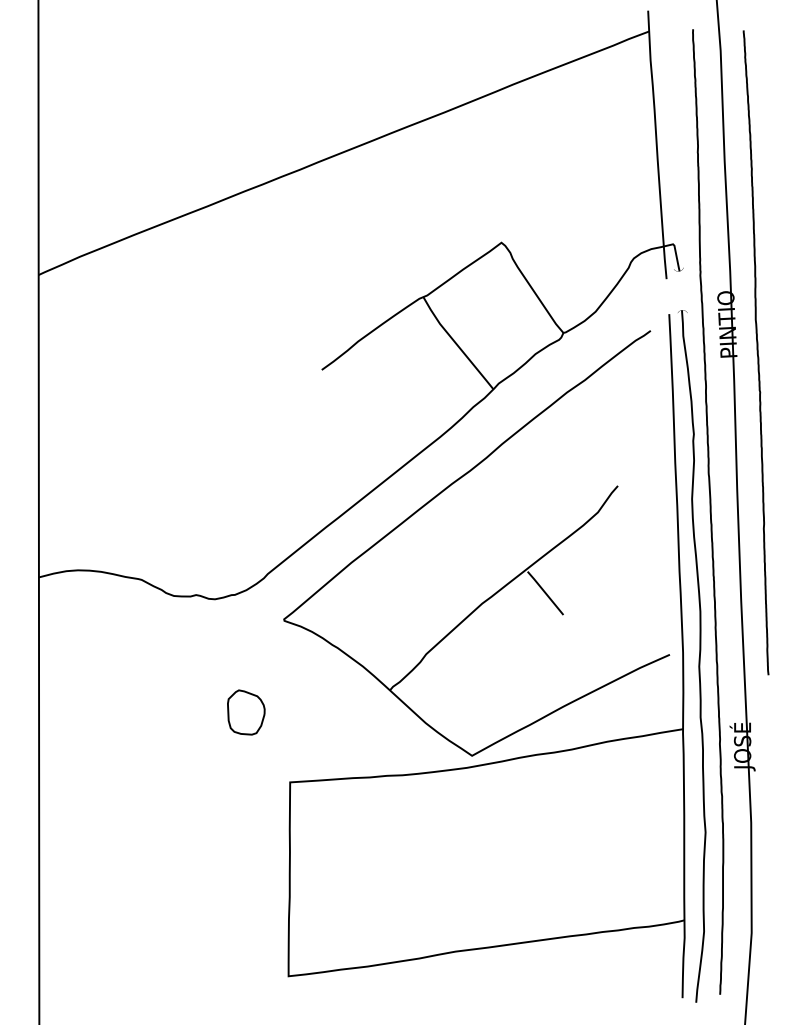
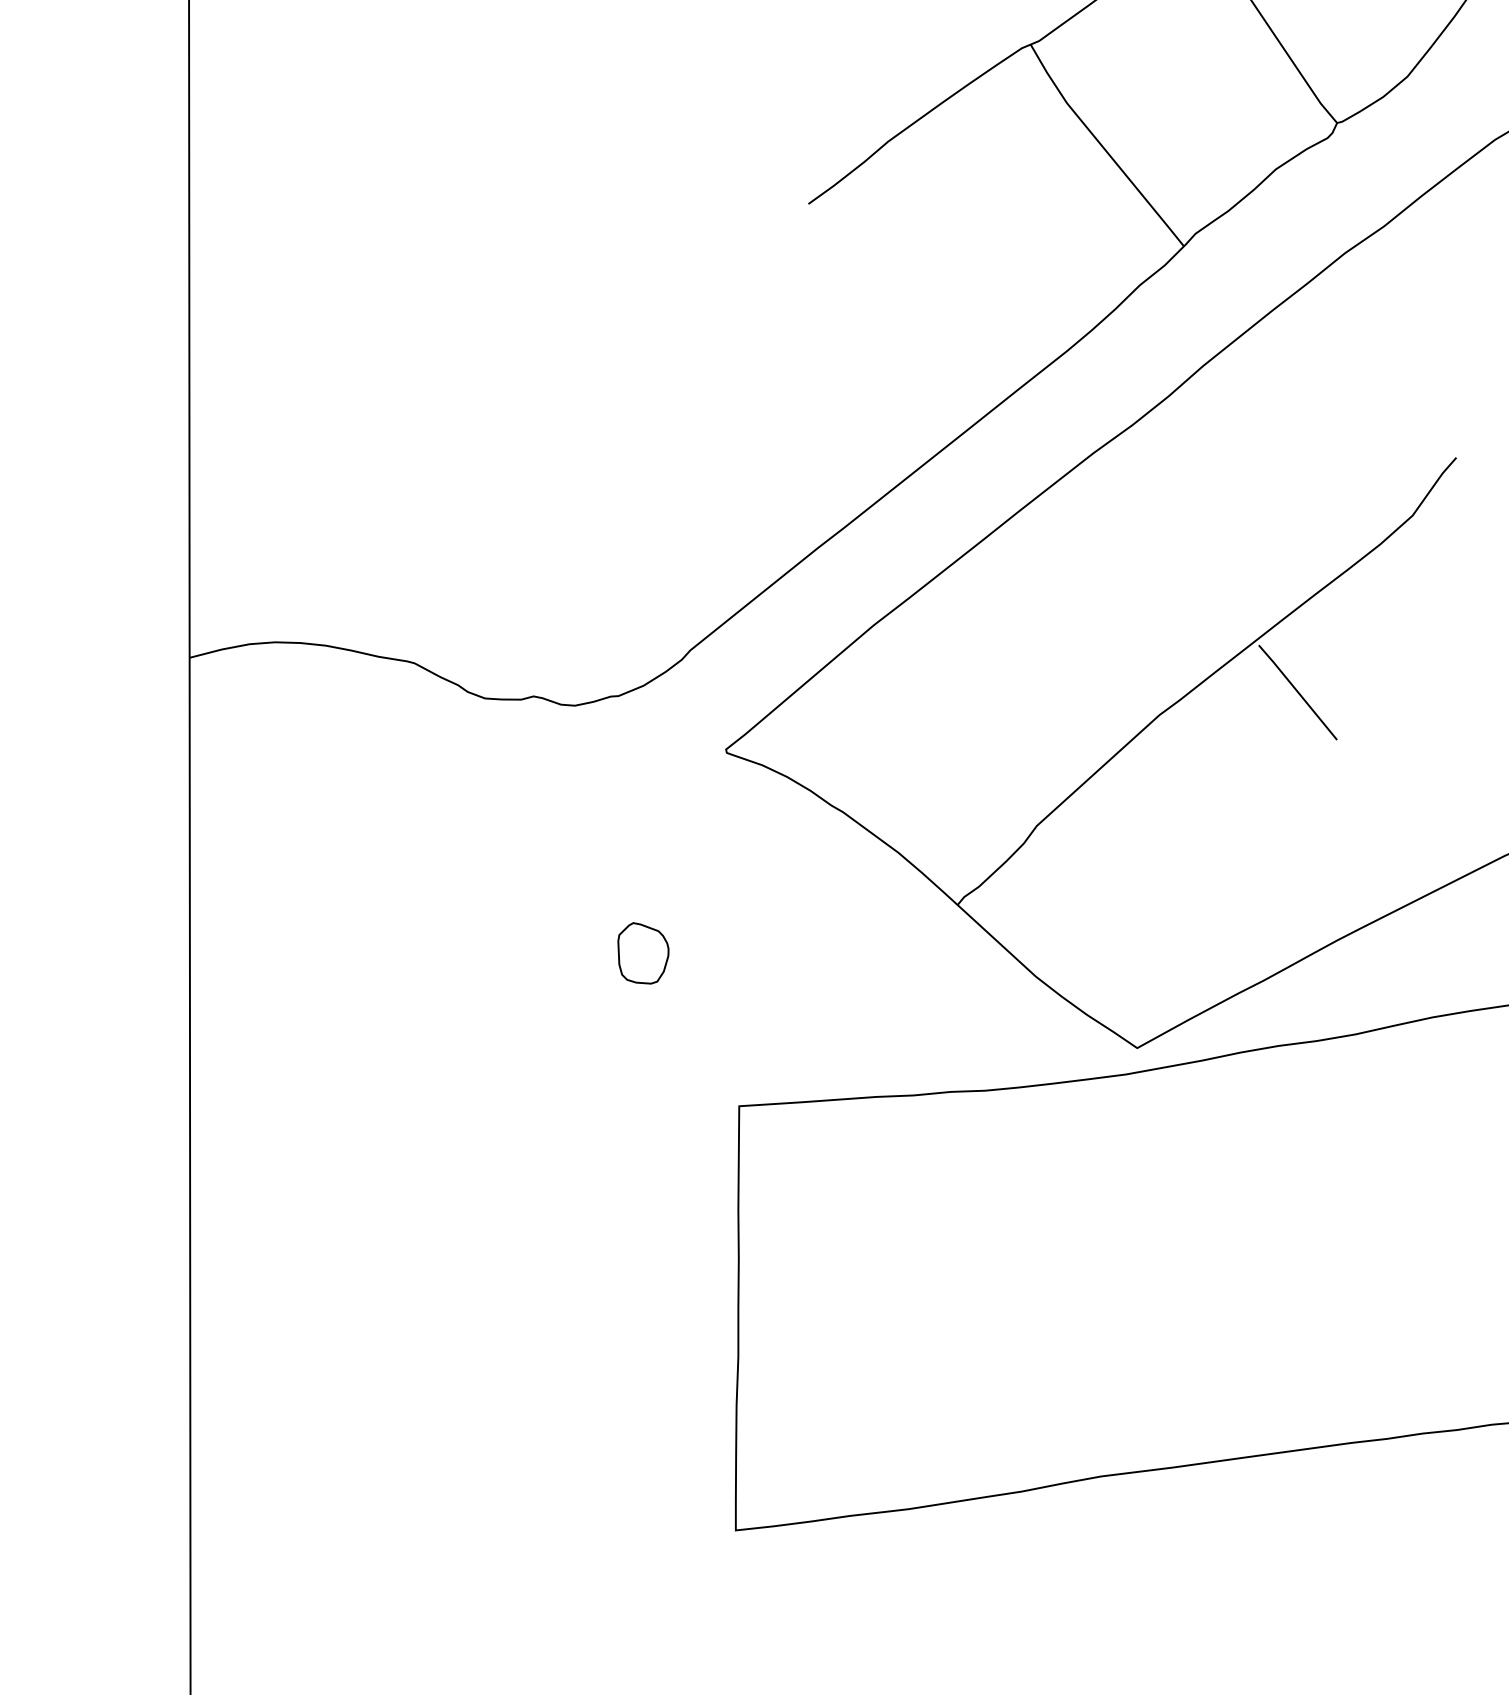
part: (246, 712) -> (643, 953), size x0.62

